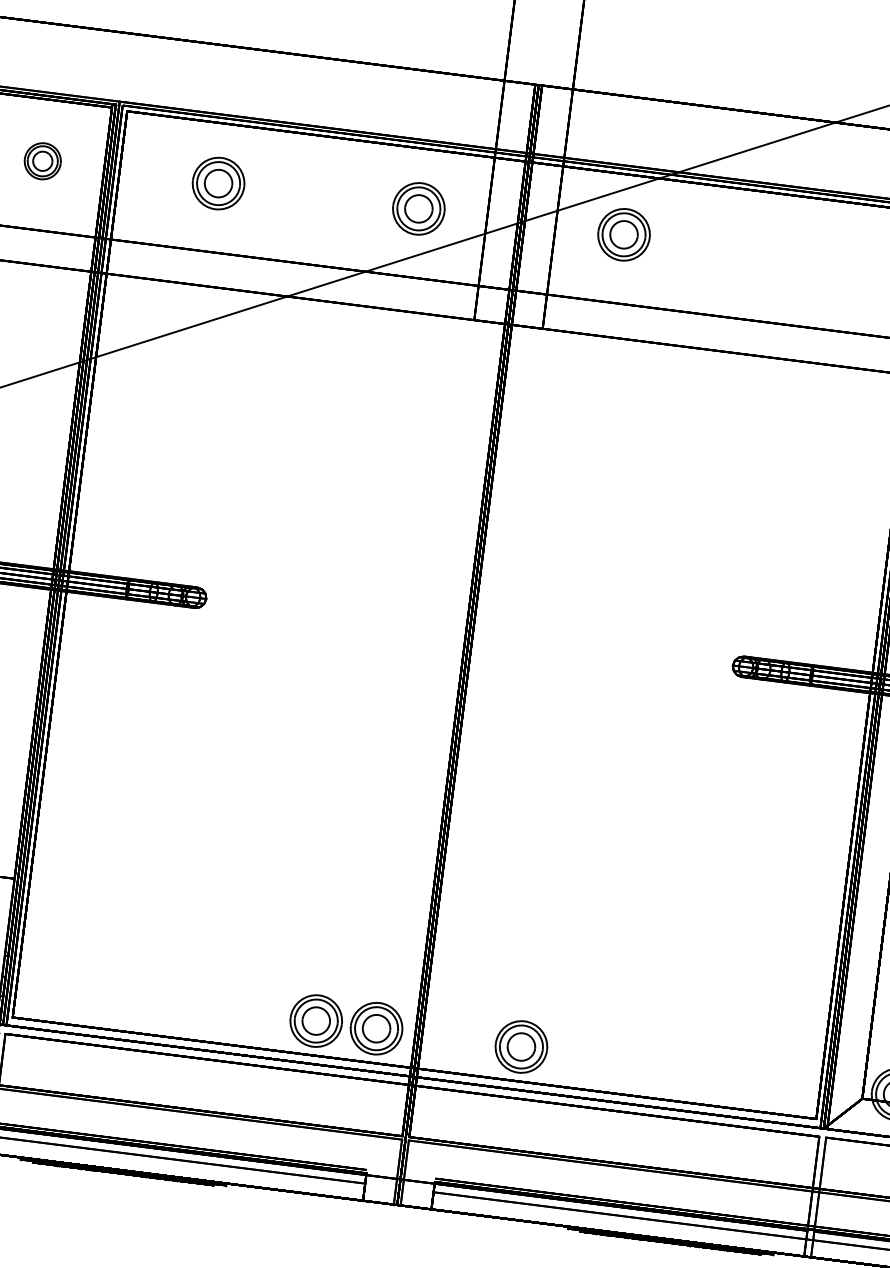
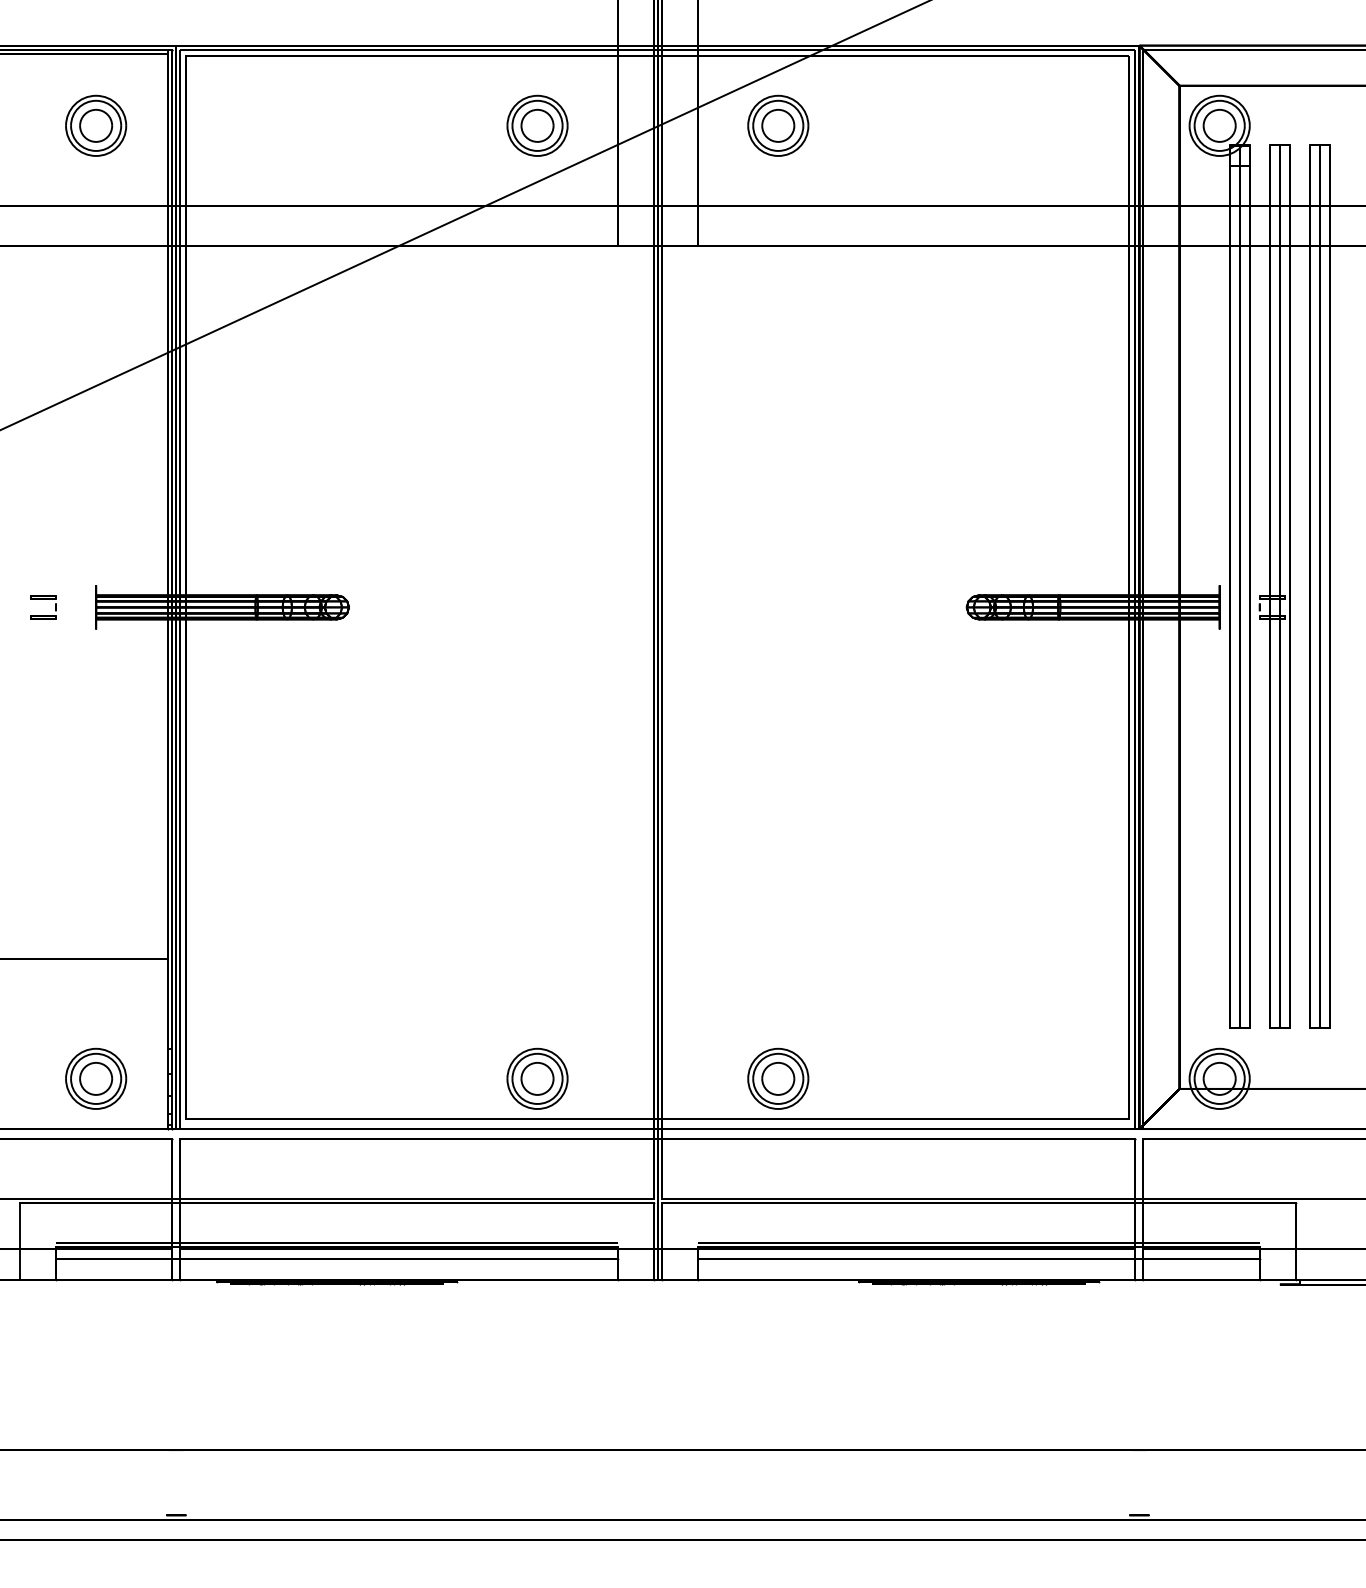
part: (43, 161) -> (96, 125), size x1.43
part: (218, 183) -> (302, 125), removed
part: (376, 1028) -> (608, 1078), removed

